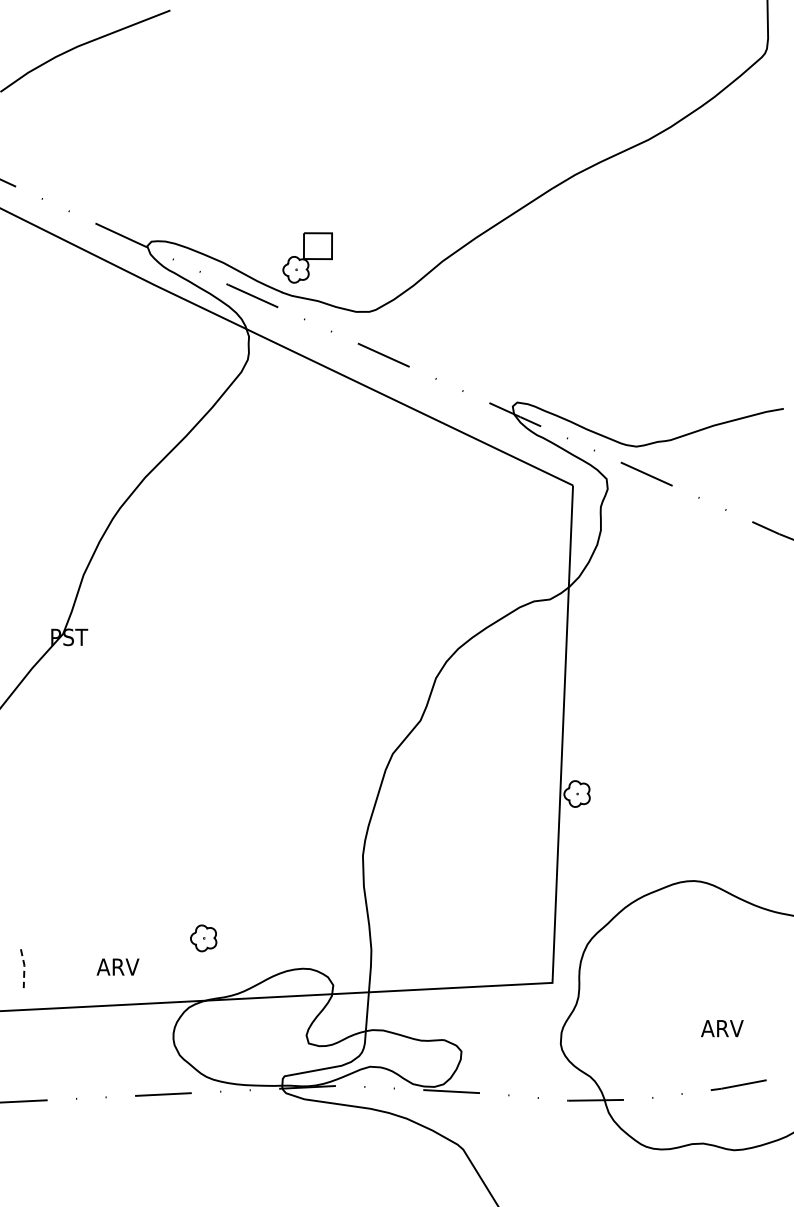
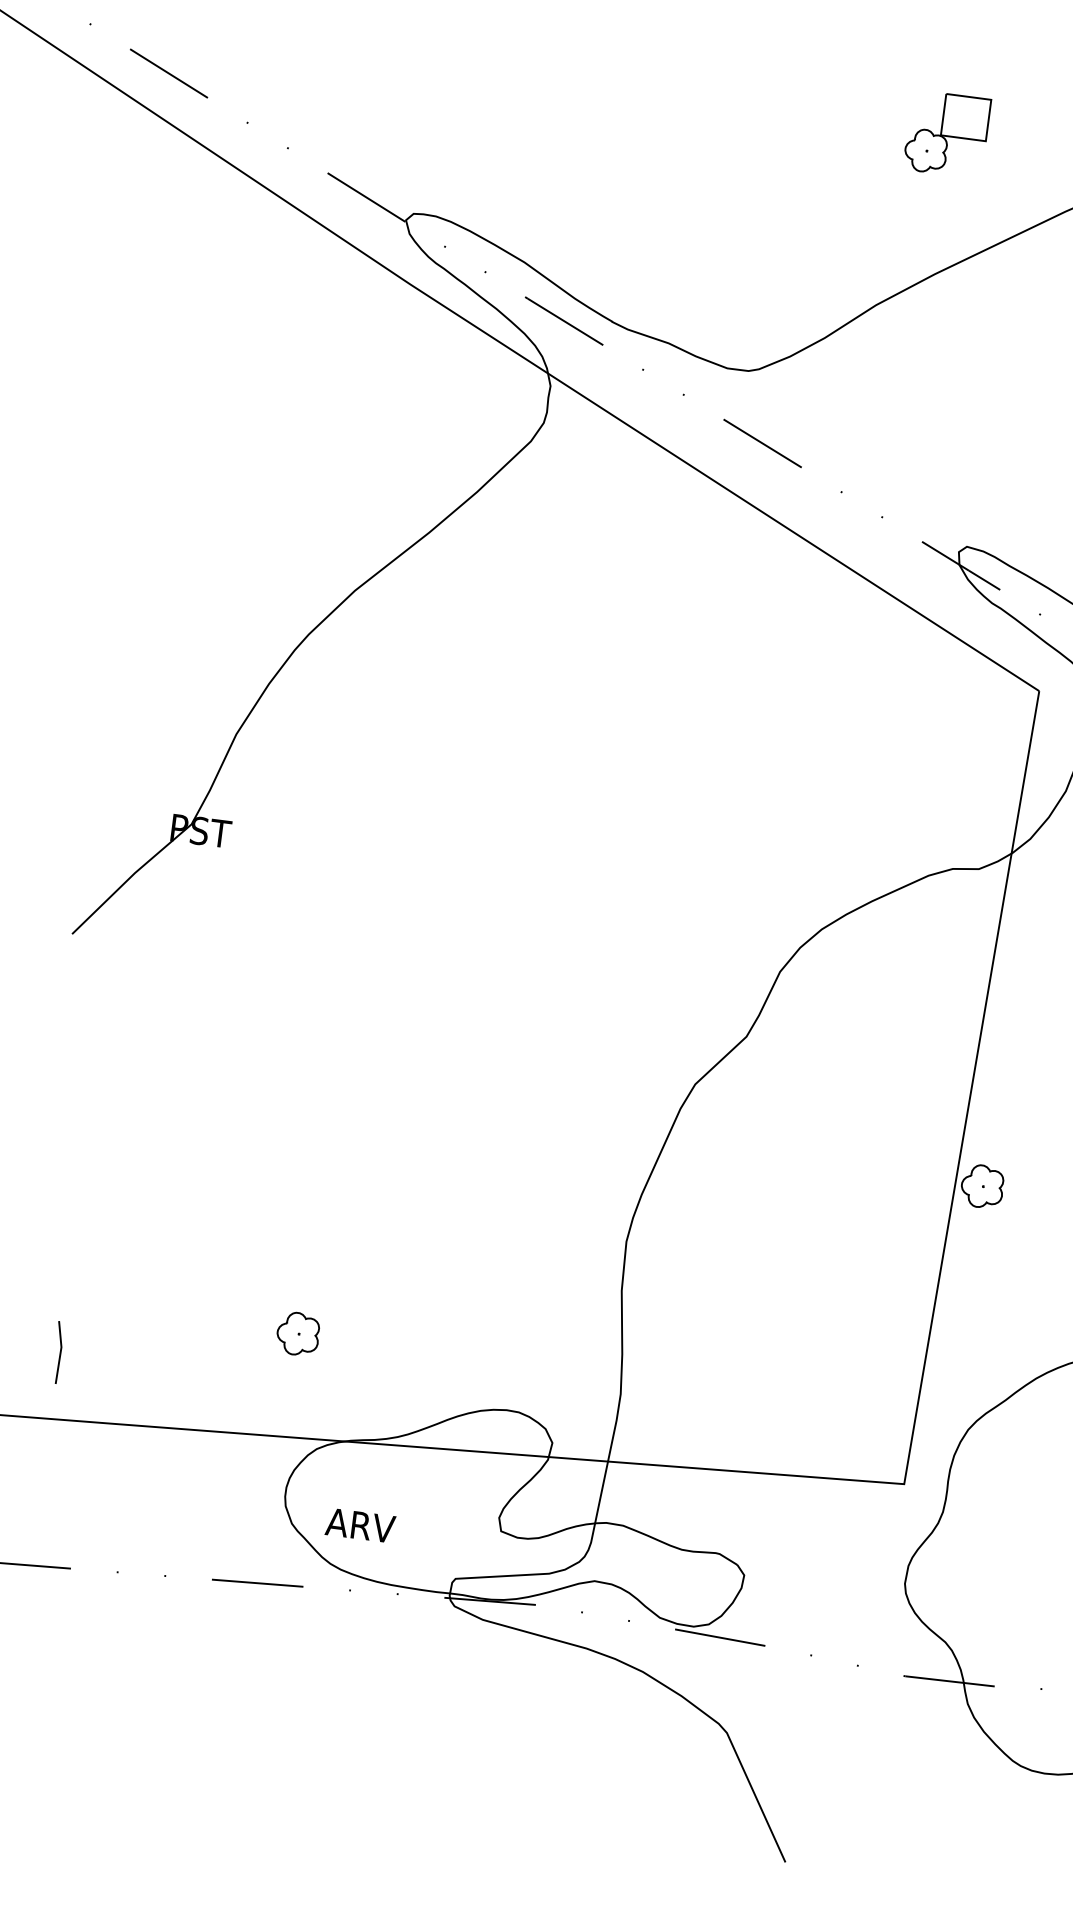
part: (307, 257) -> (946, 133), moved
part: (203, 938) -> (297, 1334), moved
text: (117, 966) -> (359, 1524), moved
line: (24, 968) -> (60, 1352), dashed -> solid

